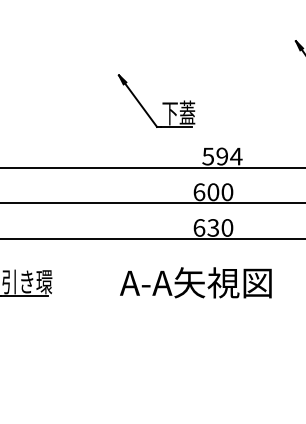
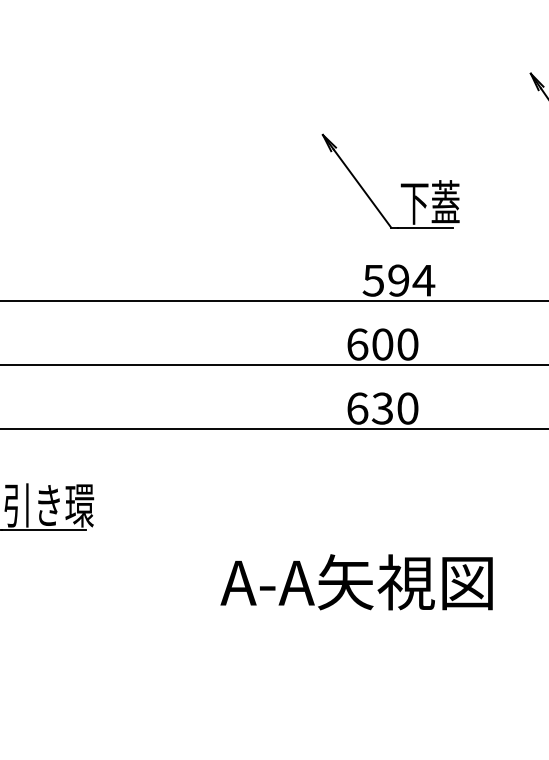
part: (162, 102) -> (400, 183), moved
text: (195, 282) -> (356, 581), moved

